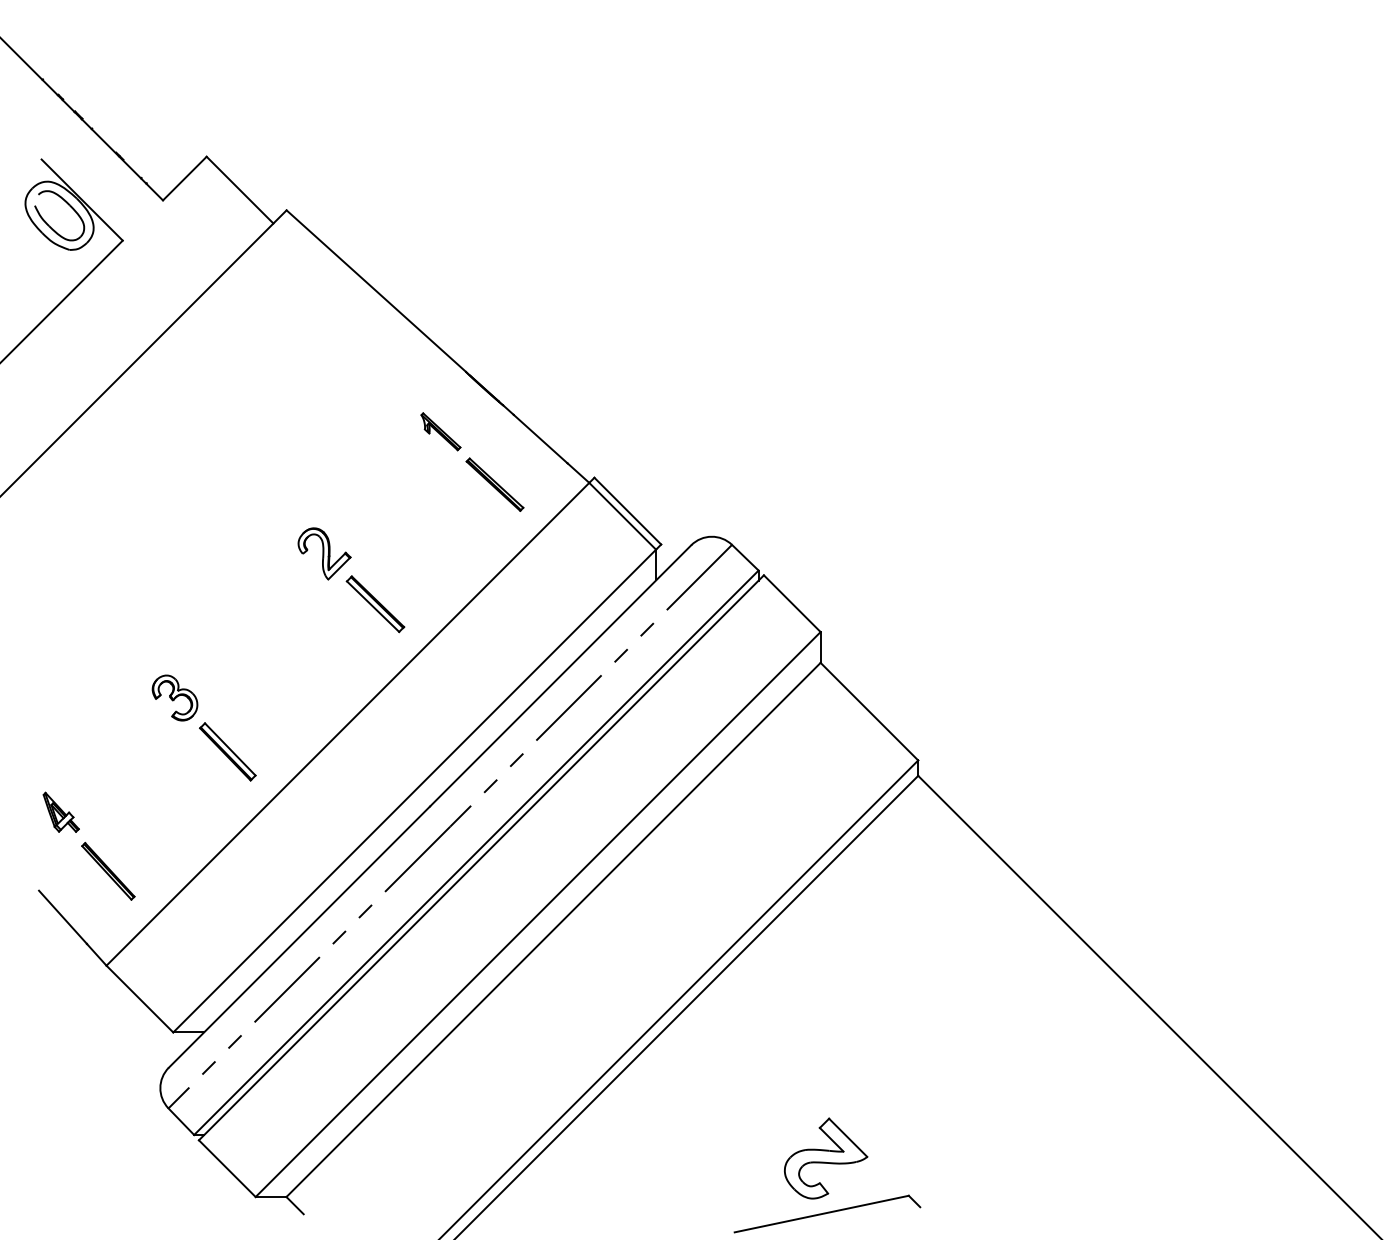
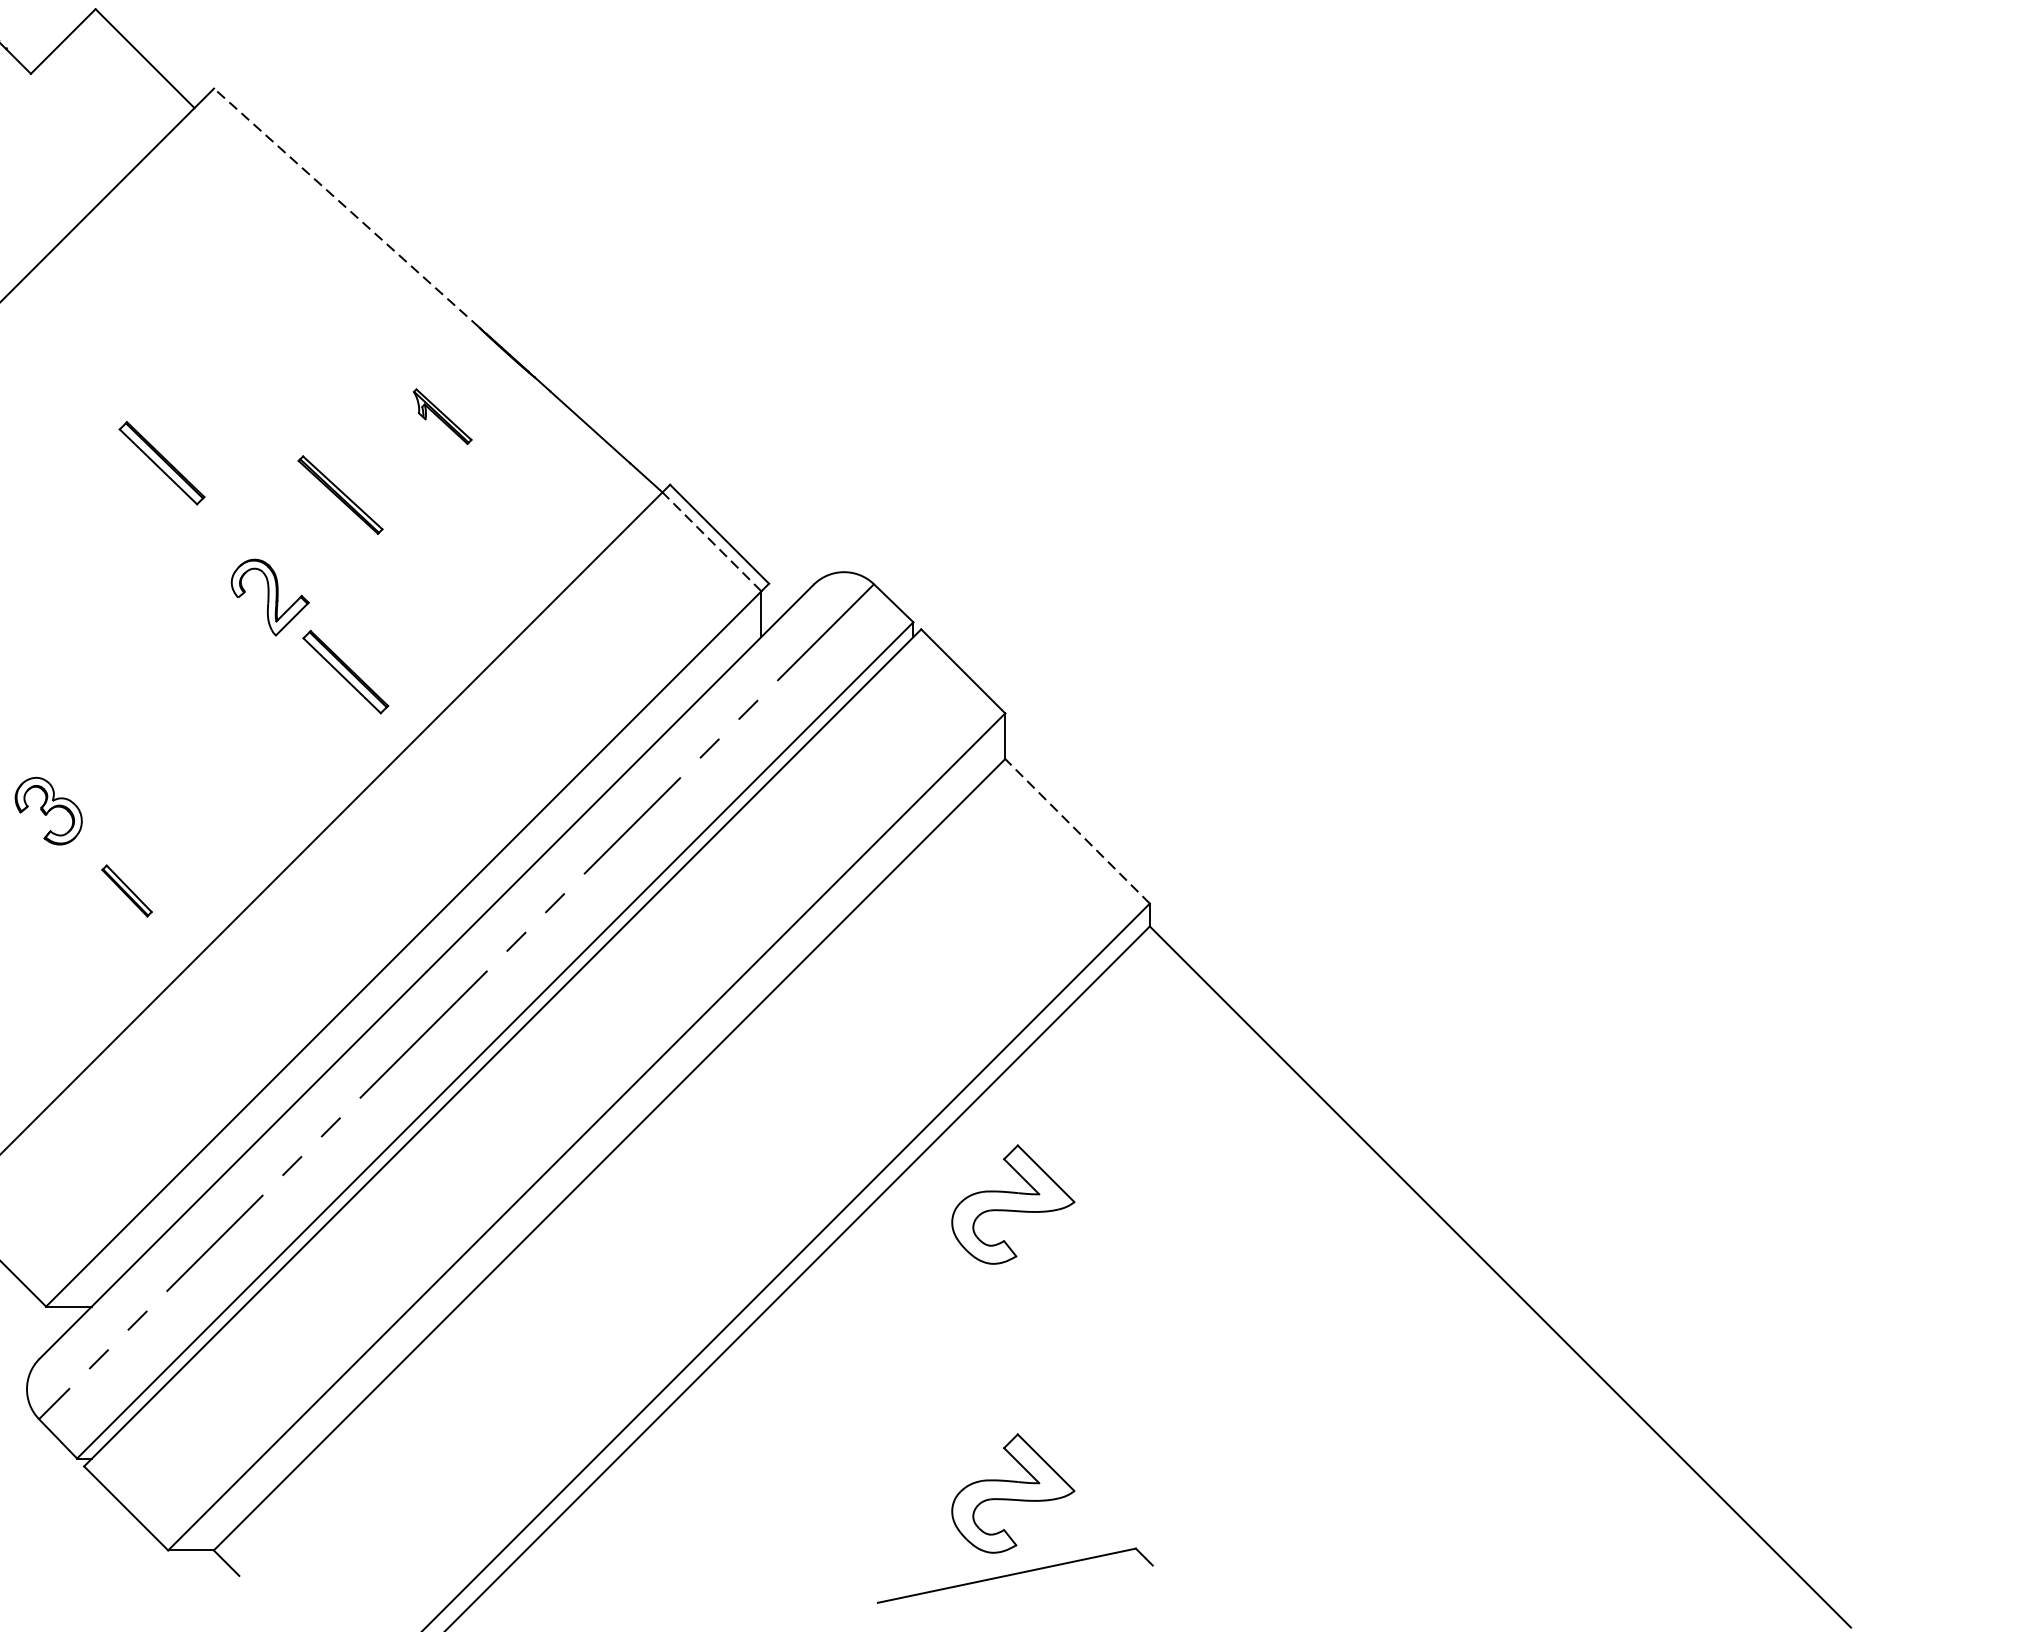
line: (375, 290) -> (345, 207), solid -> dashed
part: (251, 463) -> (162, 463), added
part: (494, 484) -> (339, 494), moved
line: (622, 515) -> (711, 540), solid -> dashed
line: (869, 711) -> (1077, 831), solid -> dashed
part: (227, 751) -> (126, 890), size x0.6
part: (826, 963) -> (1013, 1204), added

